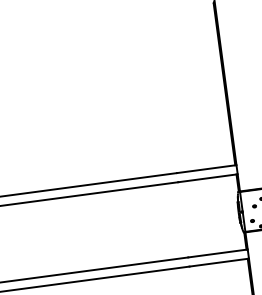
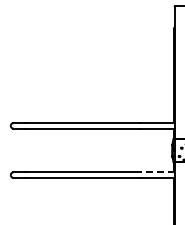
line: (216, 253) -> (156, 172), solid -> dashed

